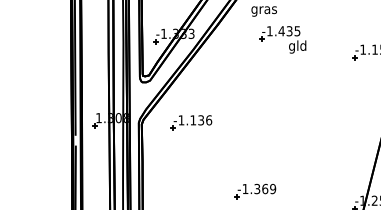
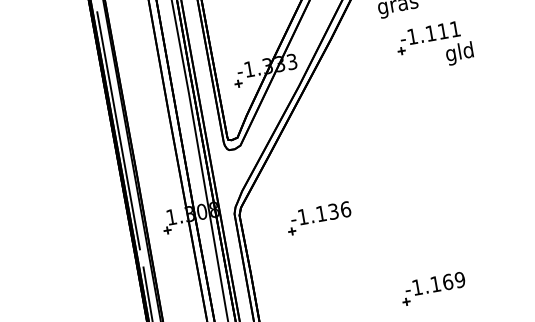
text: (289, 31) -> (442, 31), -1.435 -> -1.111
part: (191, 122) -> (319, 217), moved
text: (257, 188) -> (435, 283), -1.369 -> -1.169

